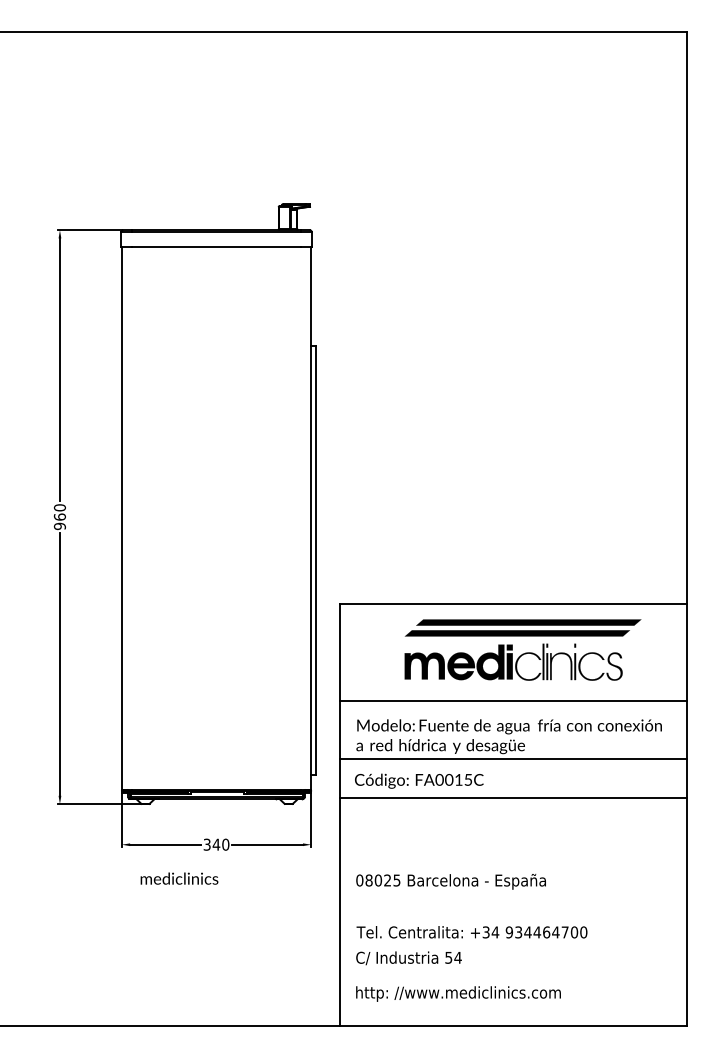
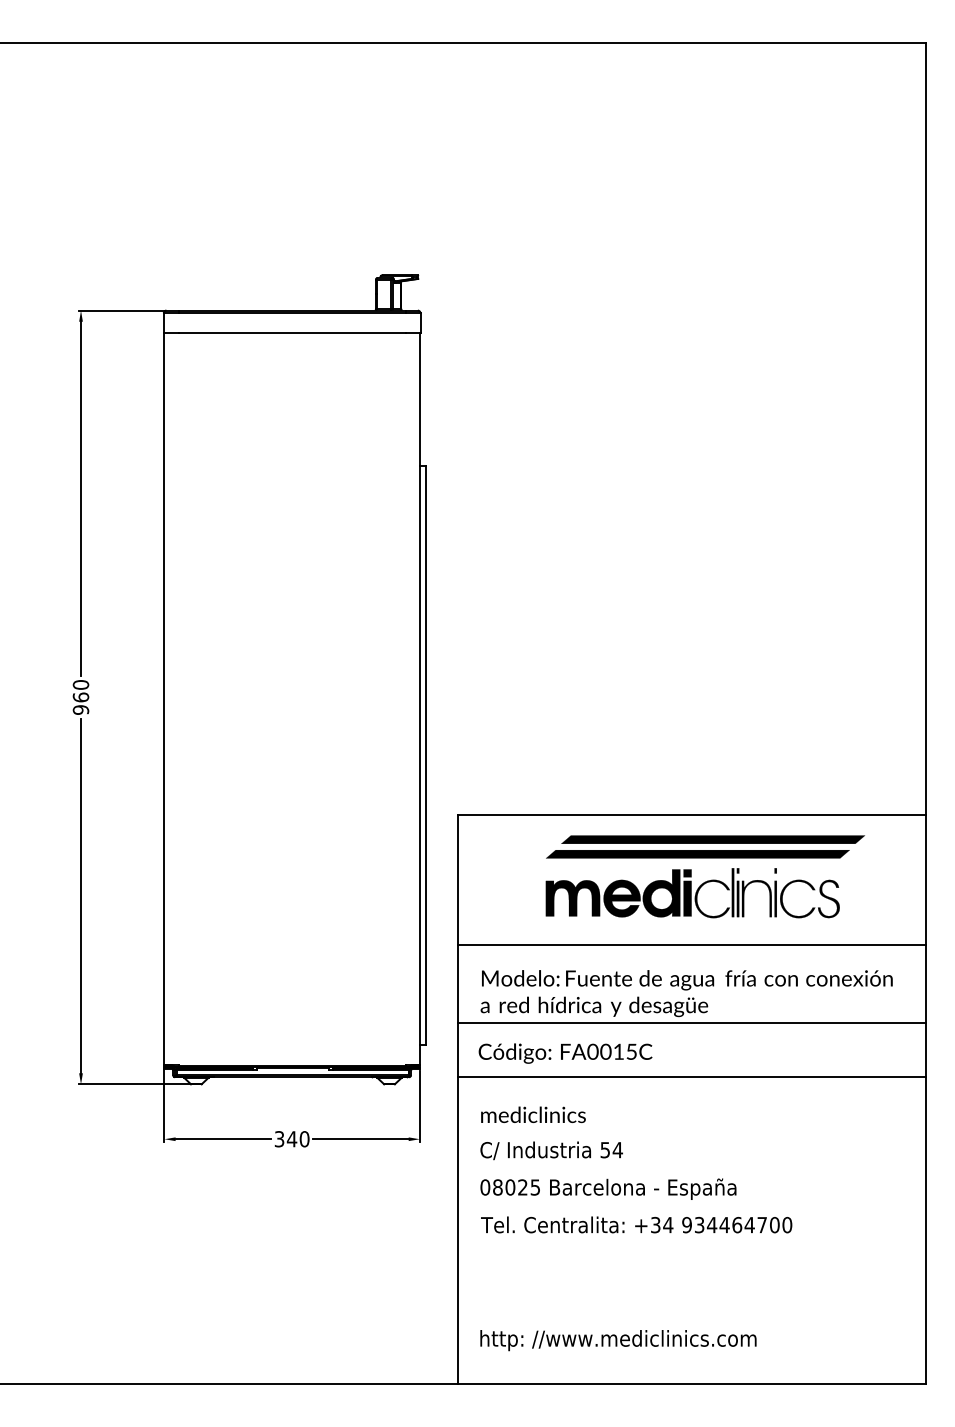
text: (179, 878) -> (533, 1114), moved
text: (471, 932) -> (635, 1225), moved
text: (408, 958) -> (550, 1151), moved

